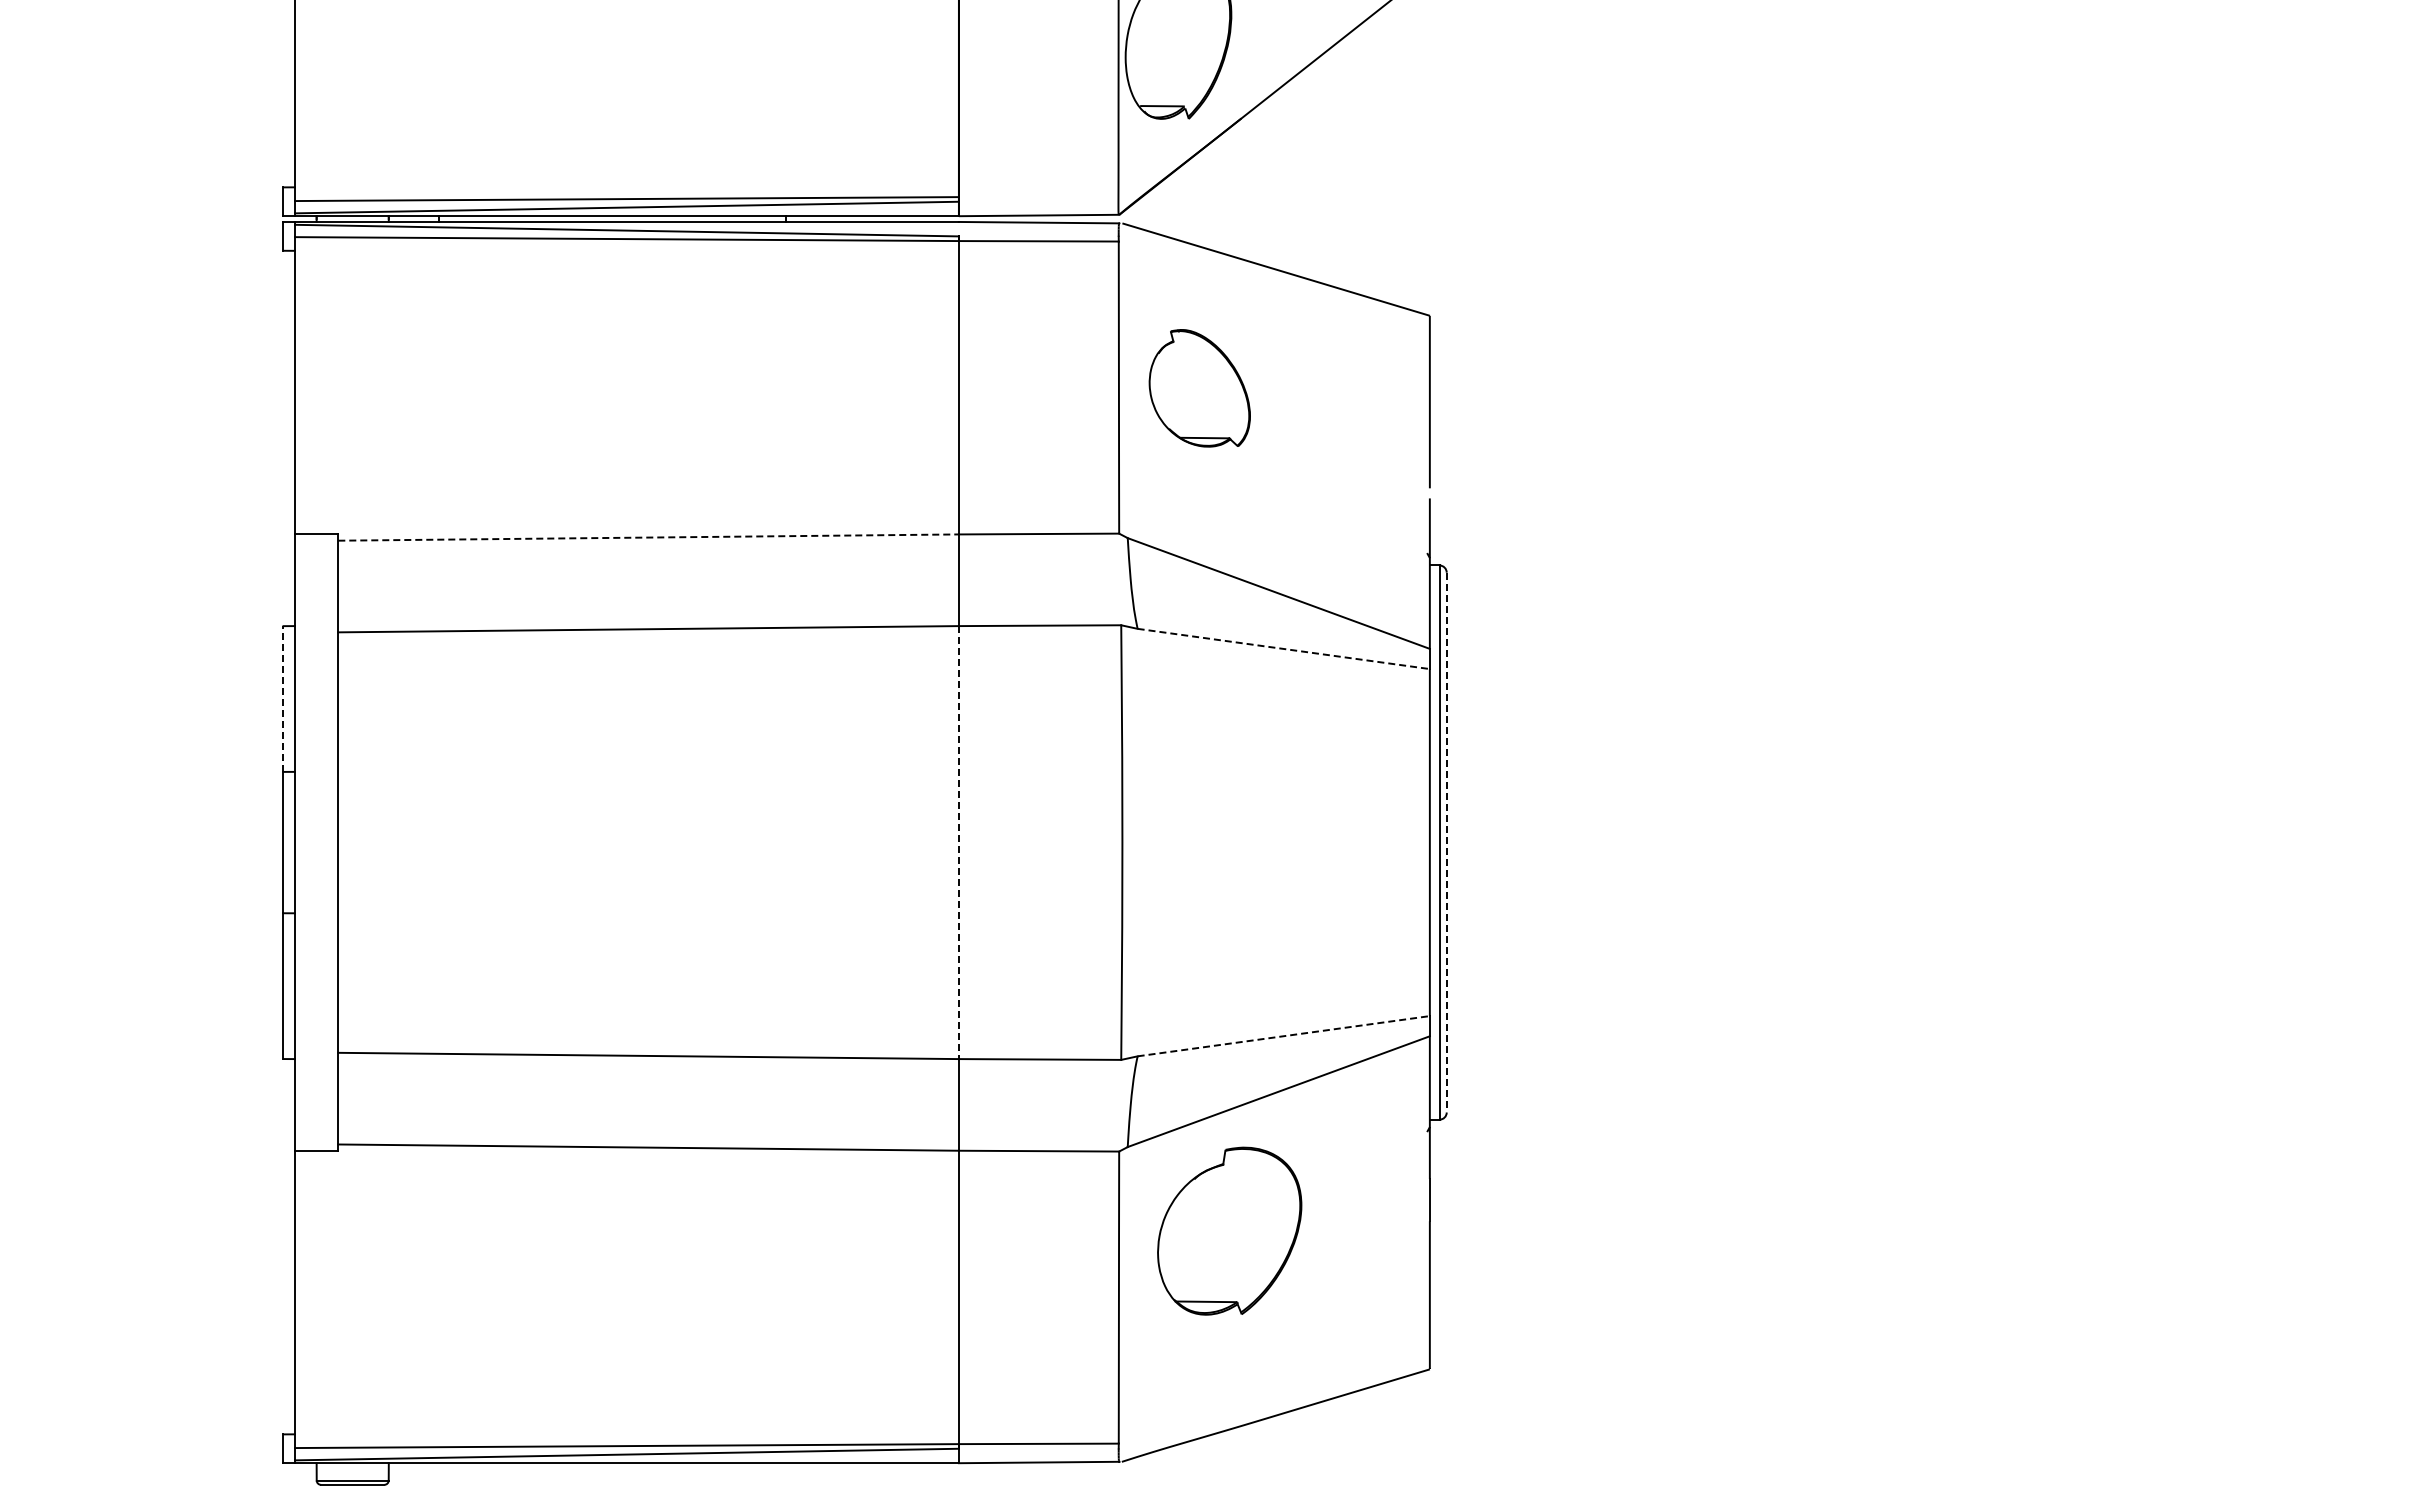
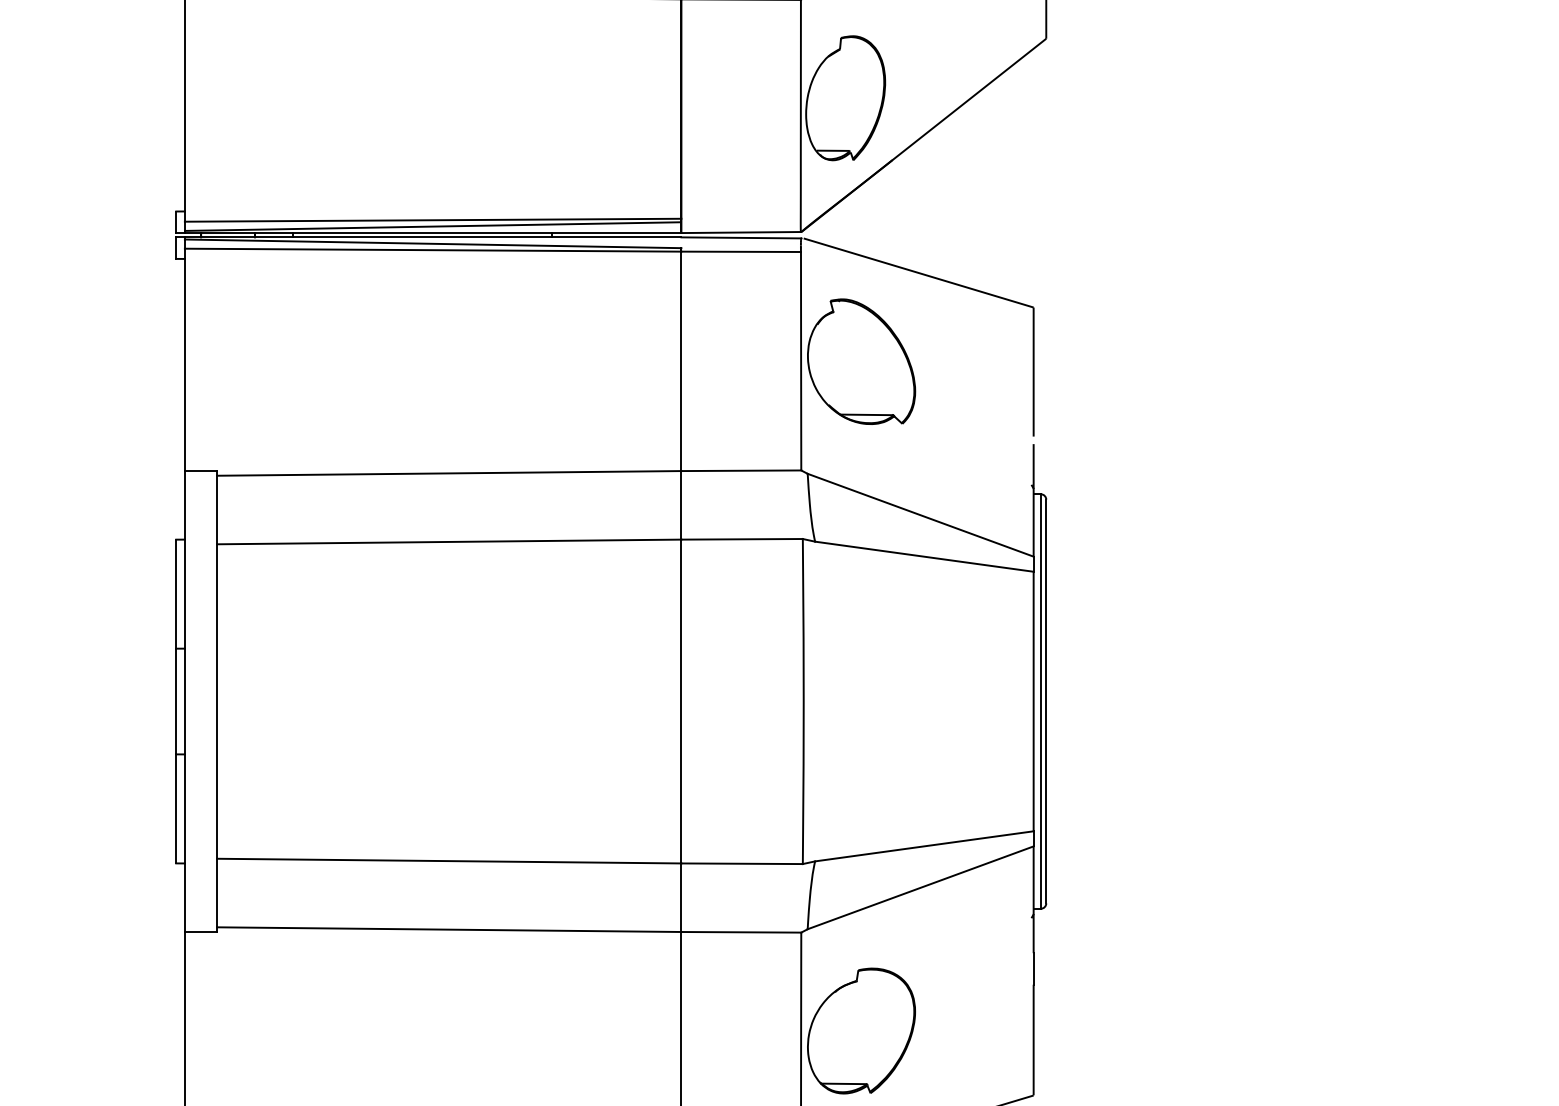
part: (1199, 388) -> (861, 361), size x1.43
line: (649, 537) -> (450, 473), dashed -> solid
line: (1284, 649) -> (924, 557), dashed -> solid
line: (283, 699) -> (176, 594), dashed -> solid
line: (1446, 842) -> (1046, 701), dashed -> solid
line: (958, 843) -> (681, 702), dashed -> solid
line: (1284, 1036) -> (924, 846), dashed -> solid
part: (1229, 1230) -> (861, 1030), moved

